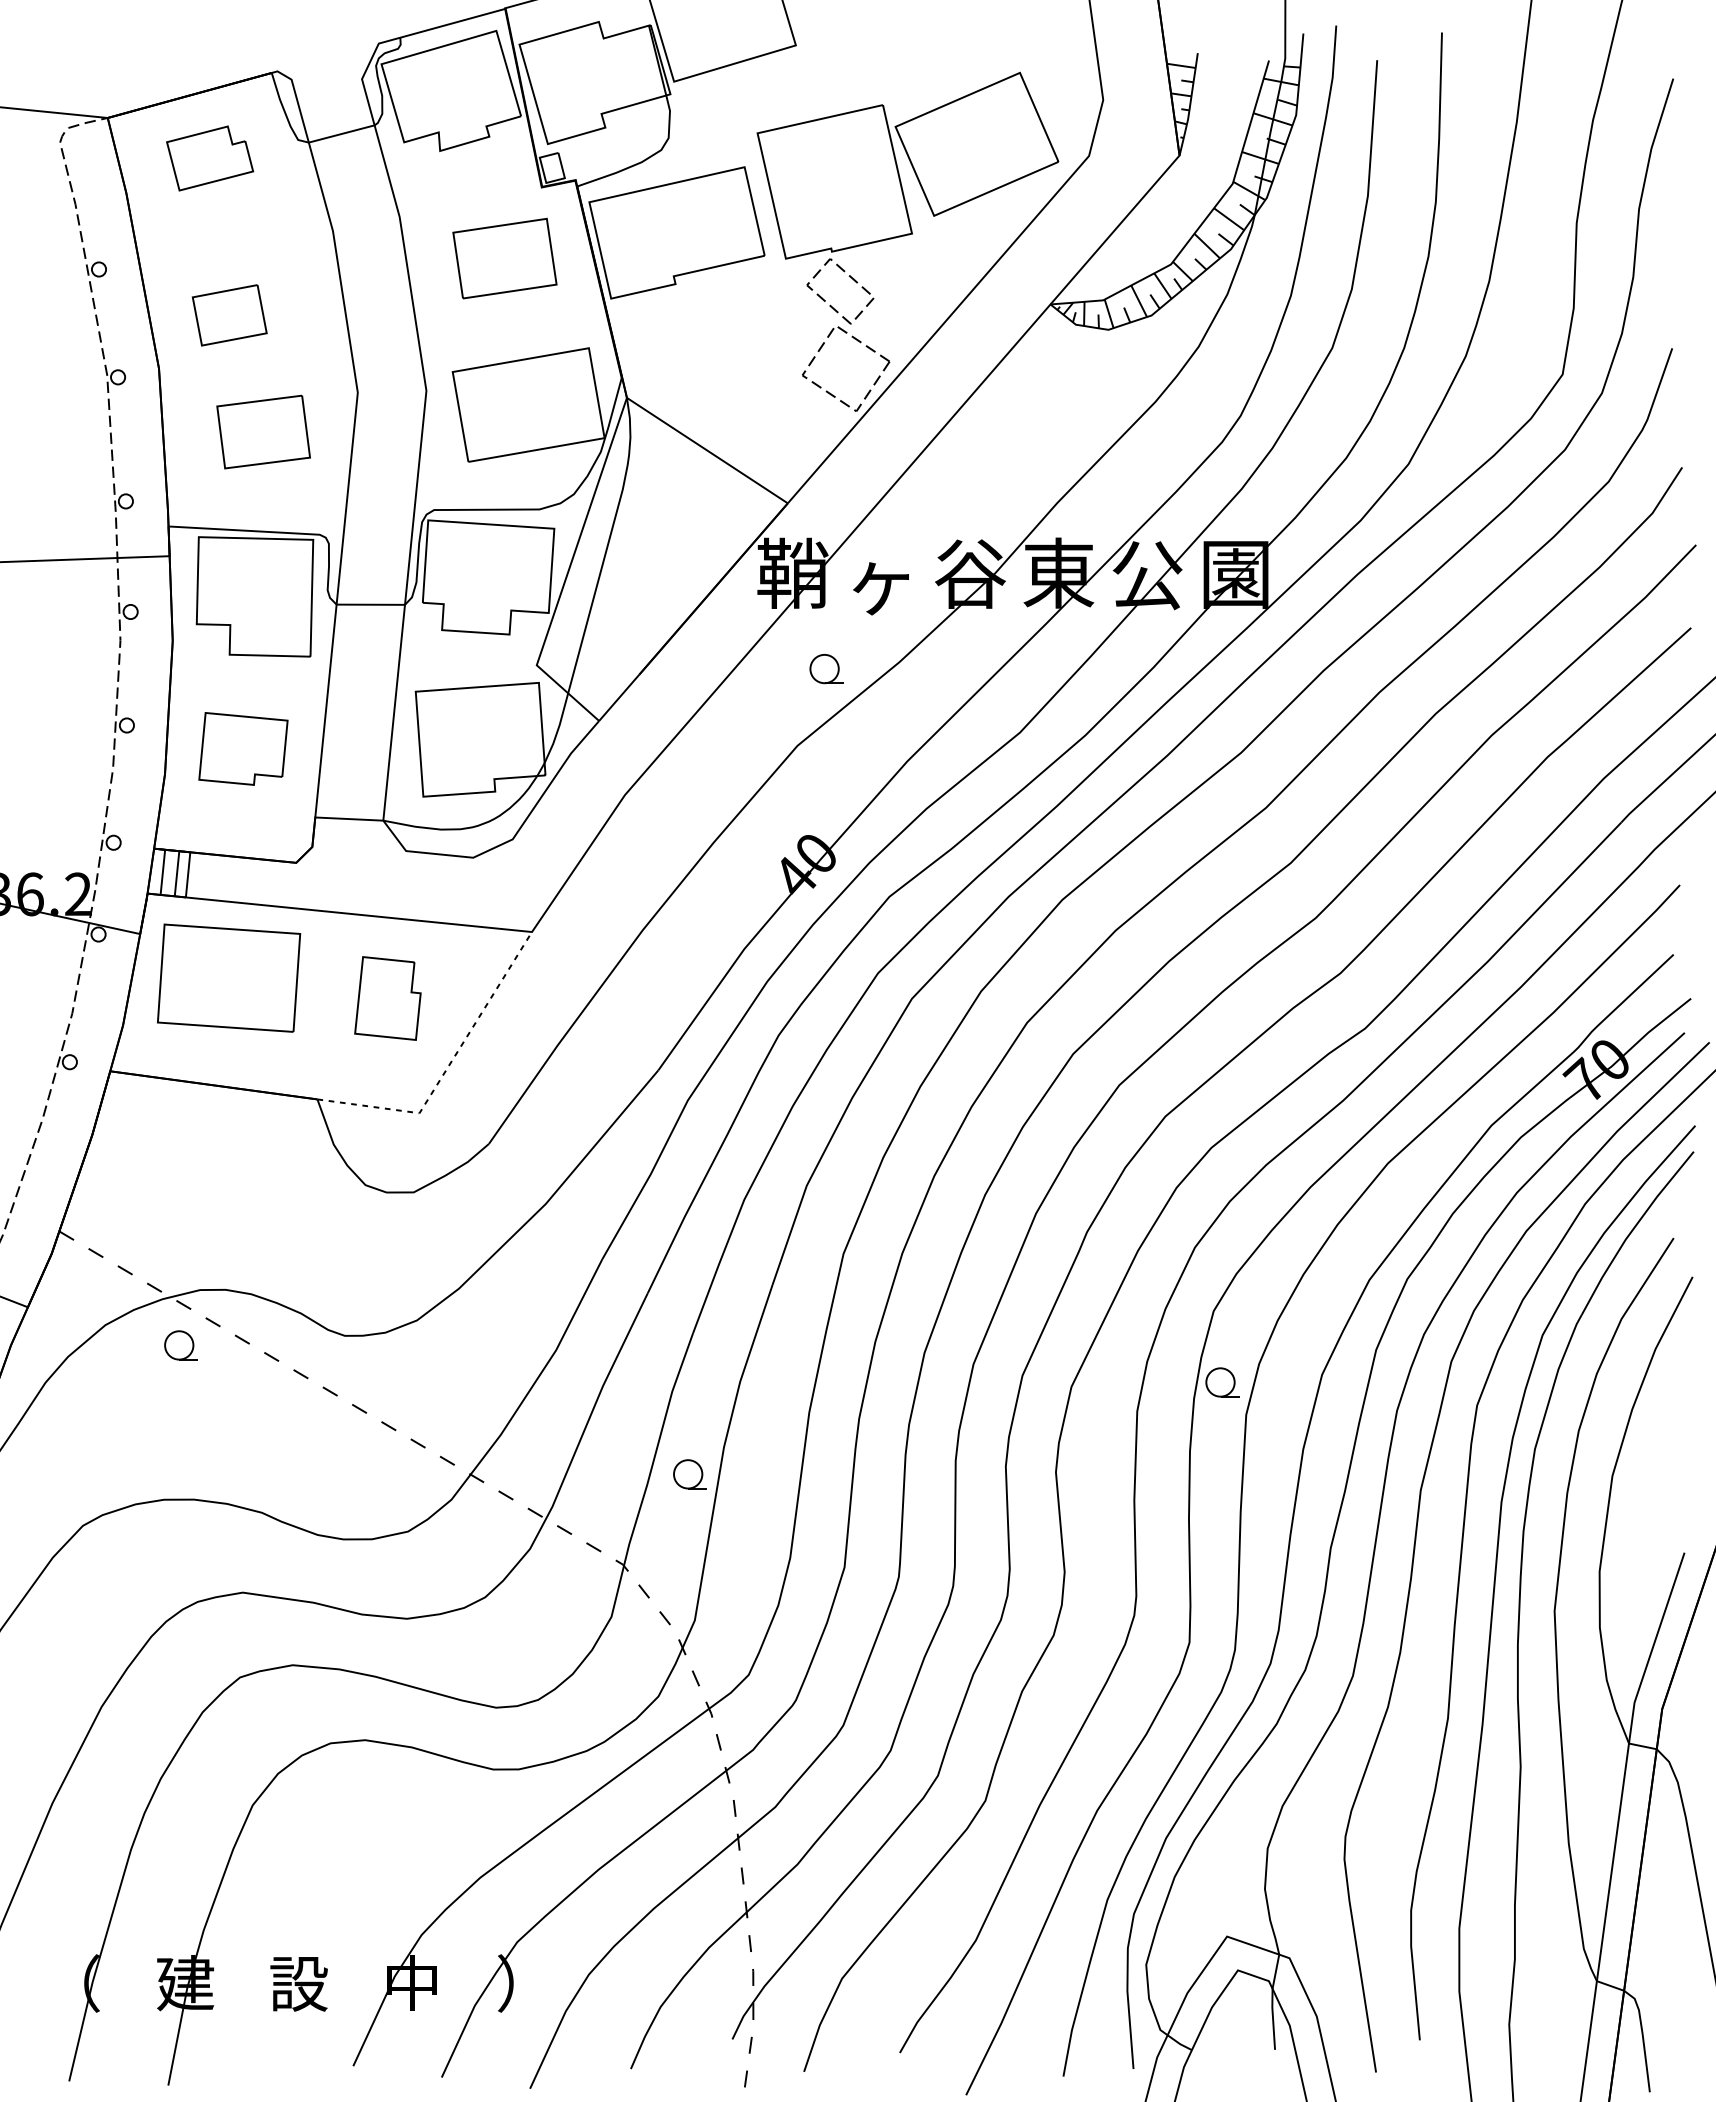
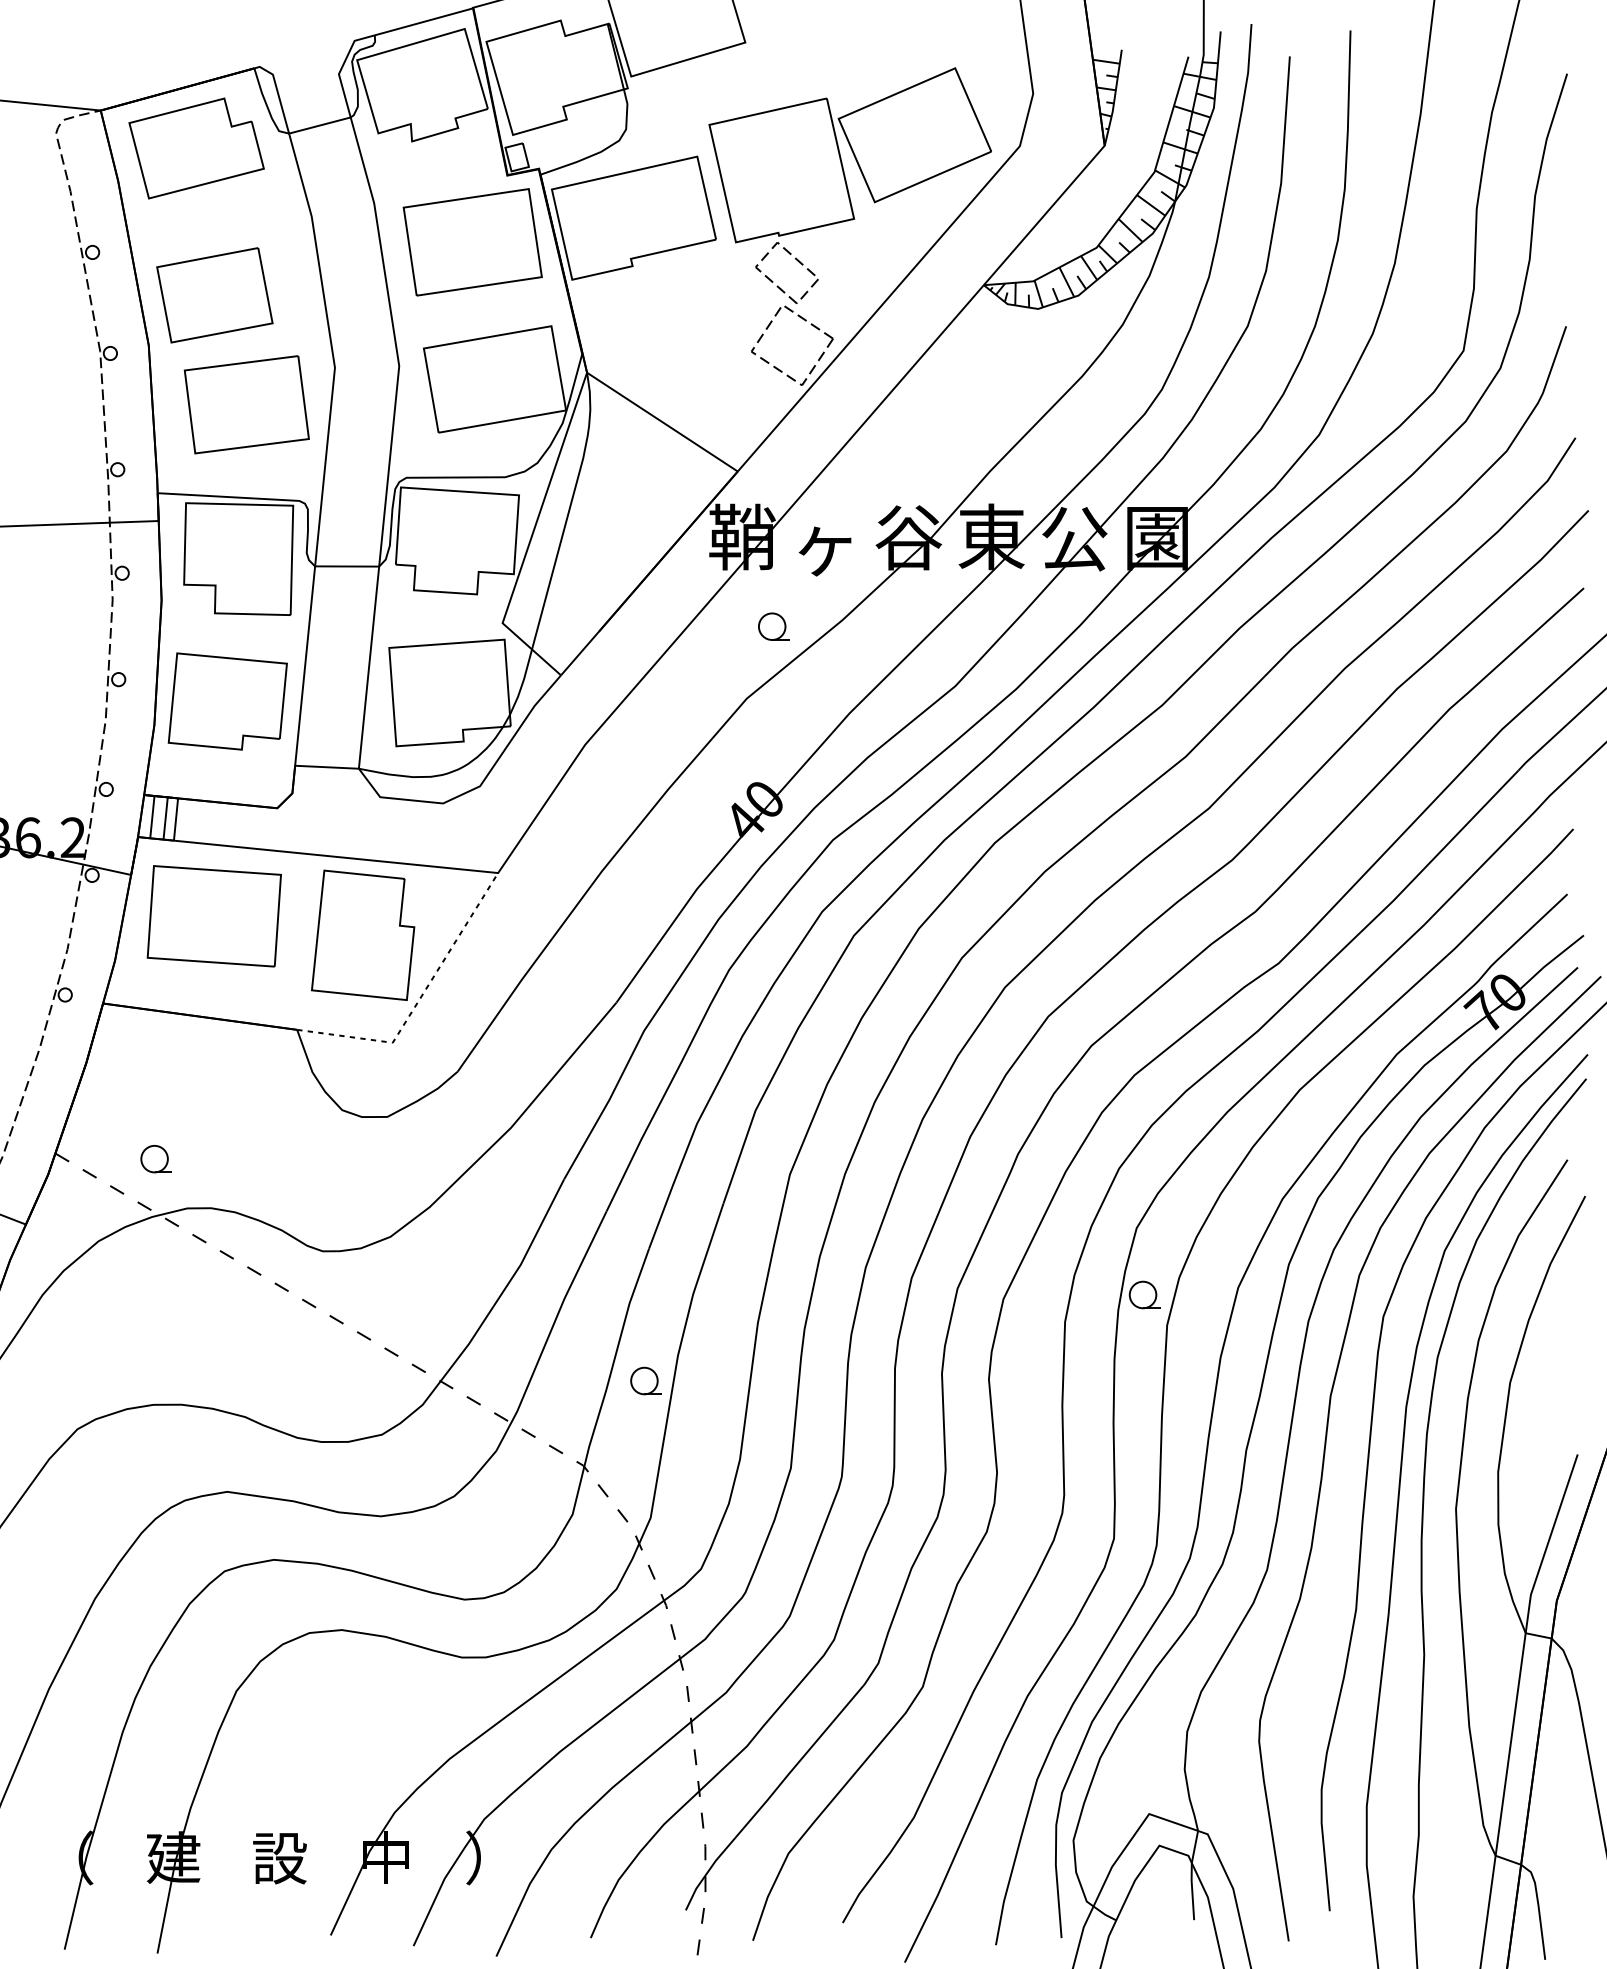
part: (209, 158) -> (196, 148), size x1.67
part: (504, 258) -> (472, 242), size x1.43
part: (229, 315) -> (214, 295), size x1.67
part: (263, 431) -> (246, 404), size x1.43
part: (243, 748) -> (227, 701), size x1.43
part: (387, 998) -> (362, 935), size x1.67
part: (180, 1345) -> (155, 1159), moved

